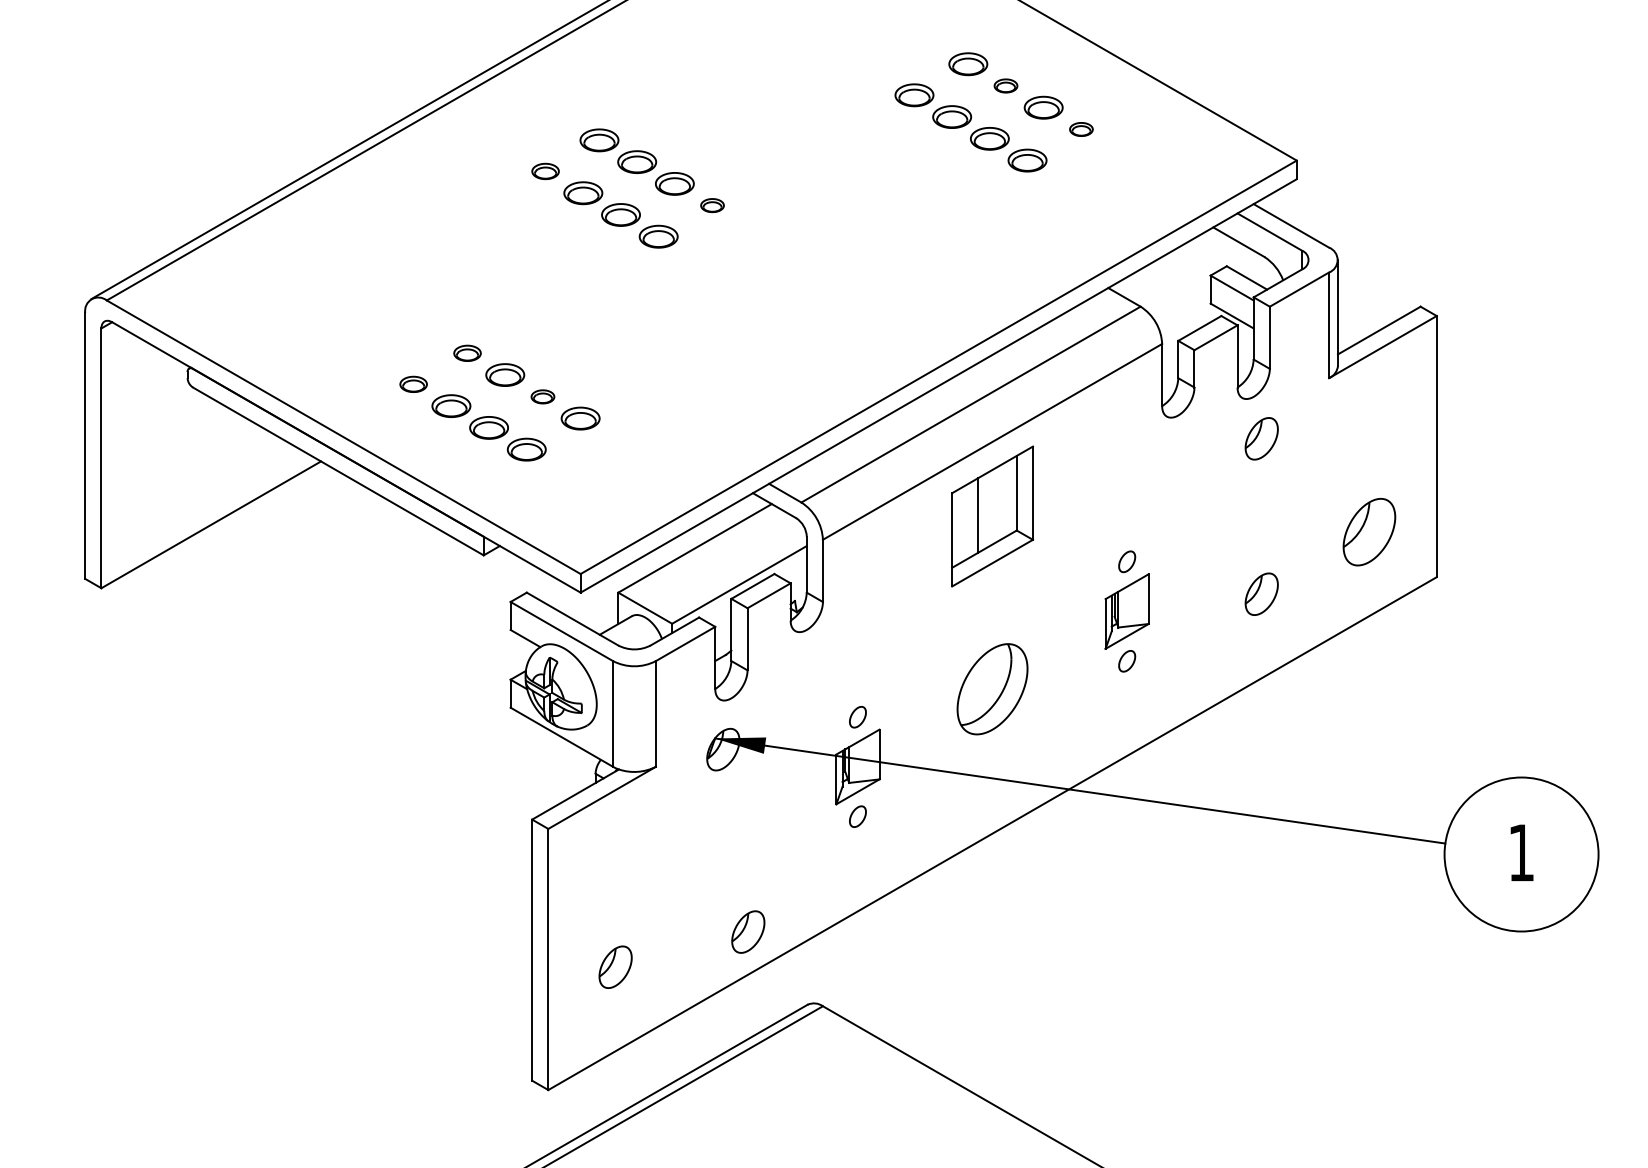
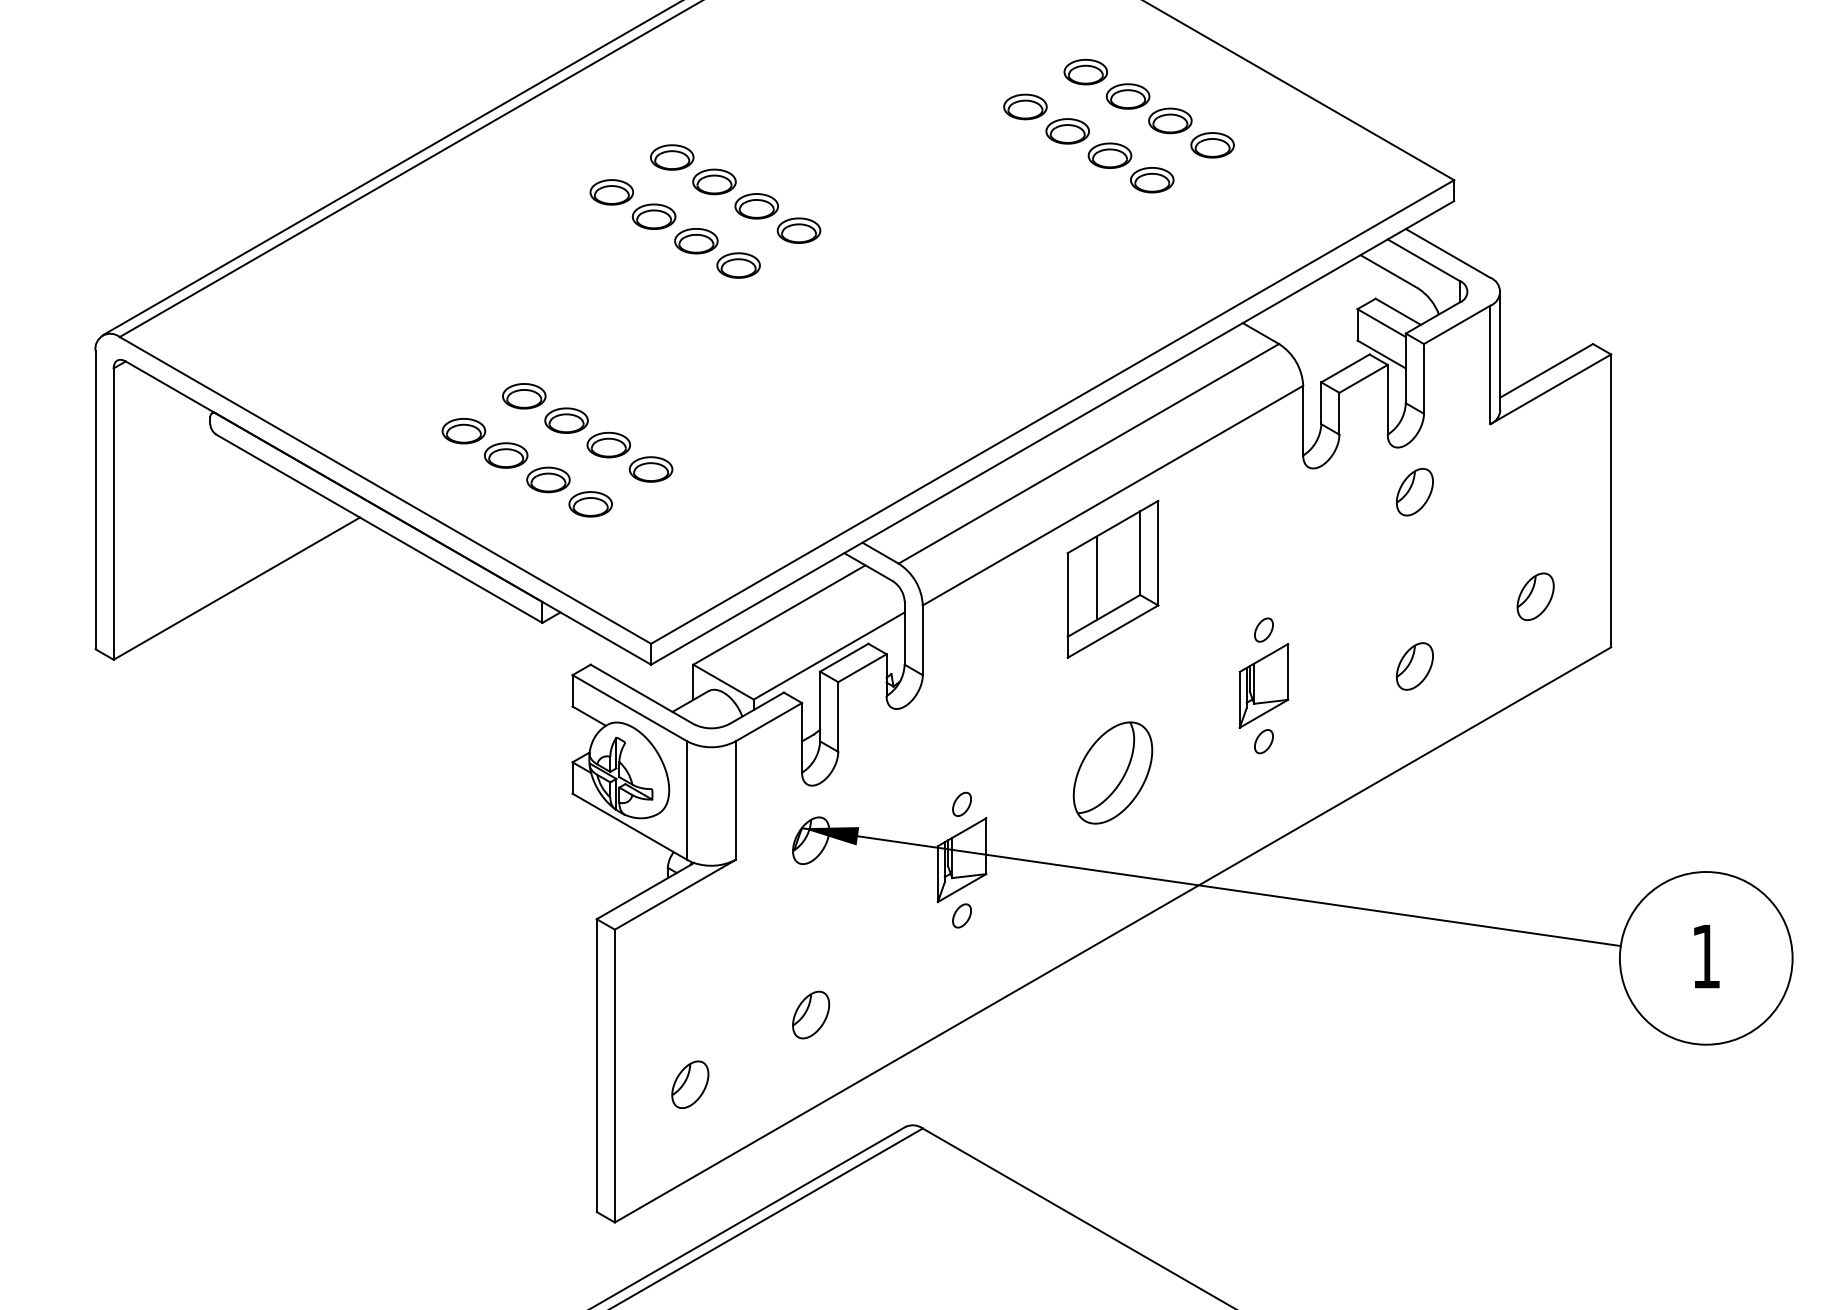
part: (1005, 85) -> (1127, 95), size x1.67
part: (1081, 129) -> (1212, 145), size x1.67
part: (545, 171) -> (611, 192), size x1.43
part: (712, 205) -> (798, 230), size x1.67
part: (467, 353) -> (524, 396), size x1.43
part: (413, 384) -> (463, 431), size x1.43
part: (542, 396) -> (608, 444), size x1.67
part: (1369, 531) -> (1535, 596), size x0.62
part: (748, 931) -> (811, 1014), moved

